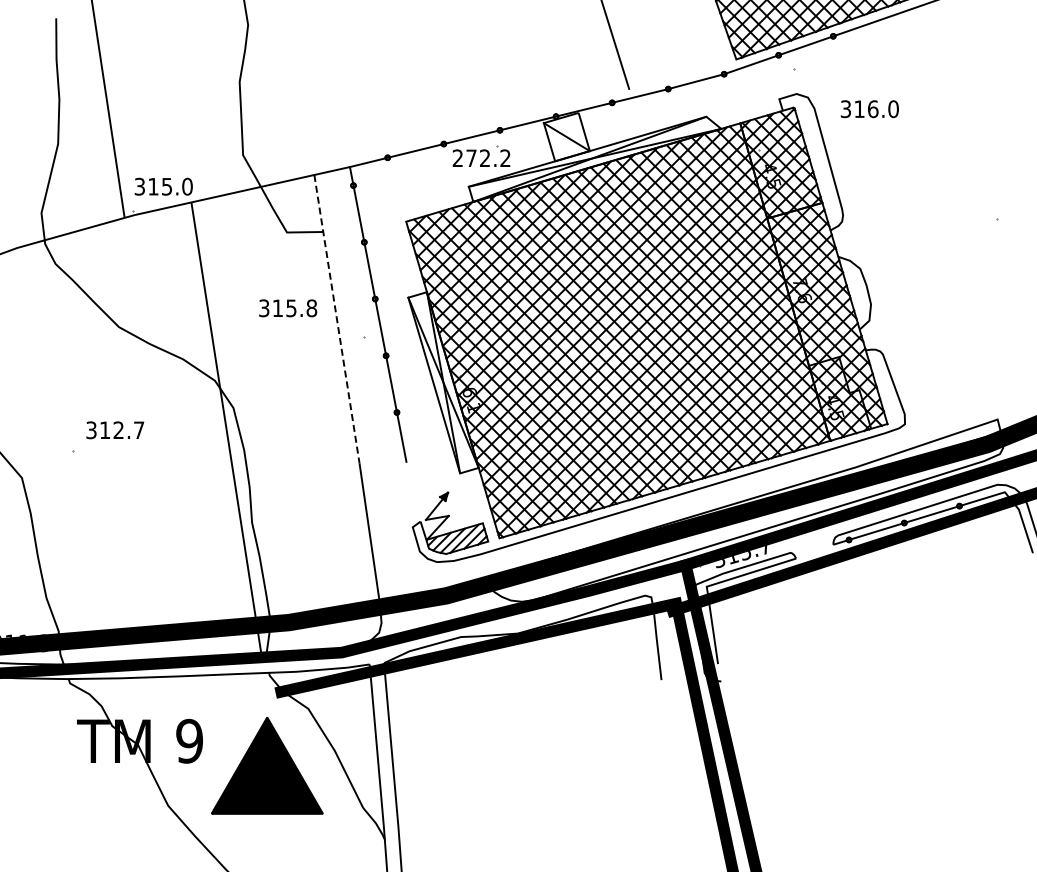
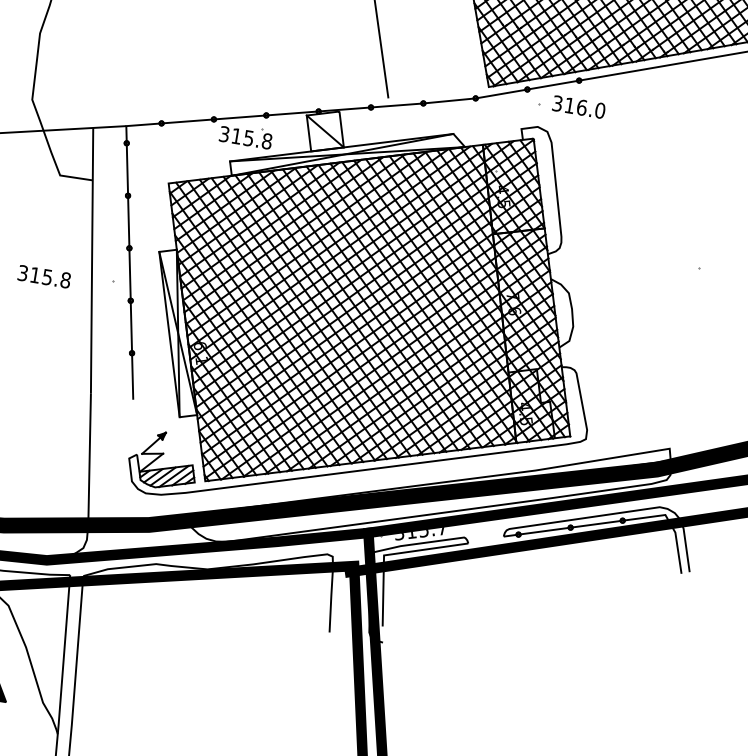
text: (869, 109) -> (578, 107), moved
text: (481, 158) -> (245, 137), 272.2 -> 315.8
text: (288, 308) -> (44, 277), moved
line: (336, 319) -> (91, 260), dashed -> solid

